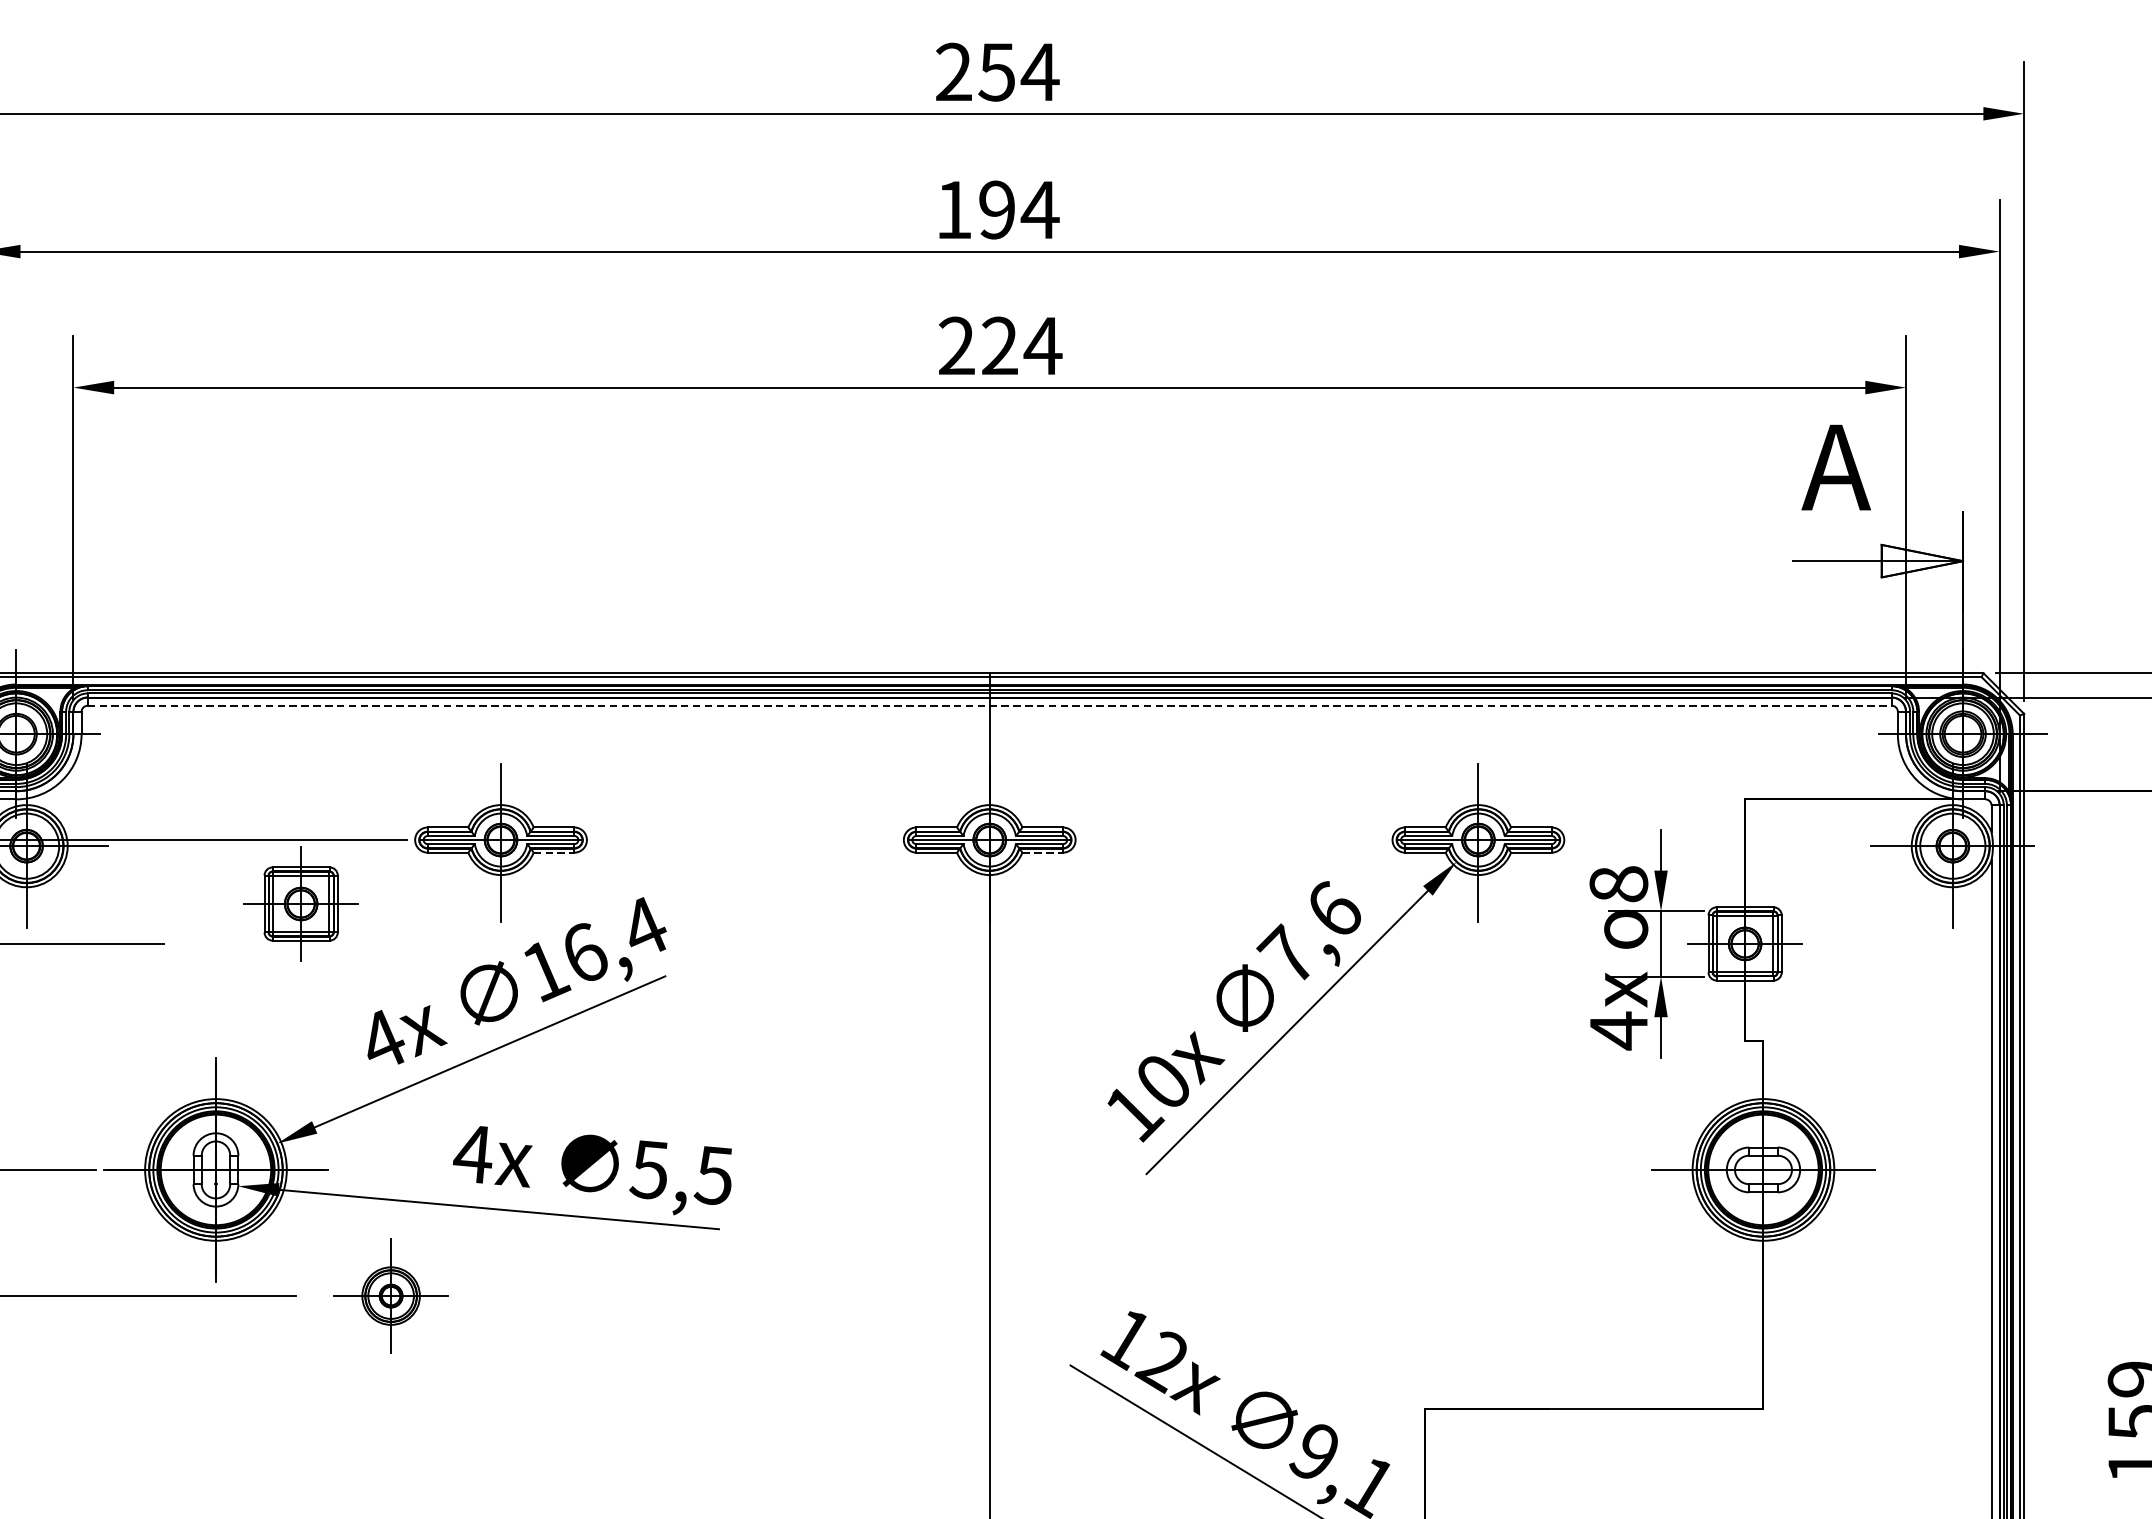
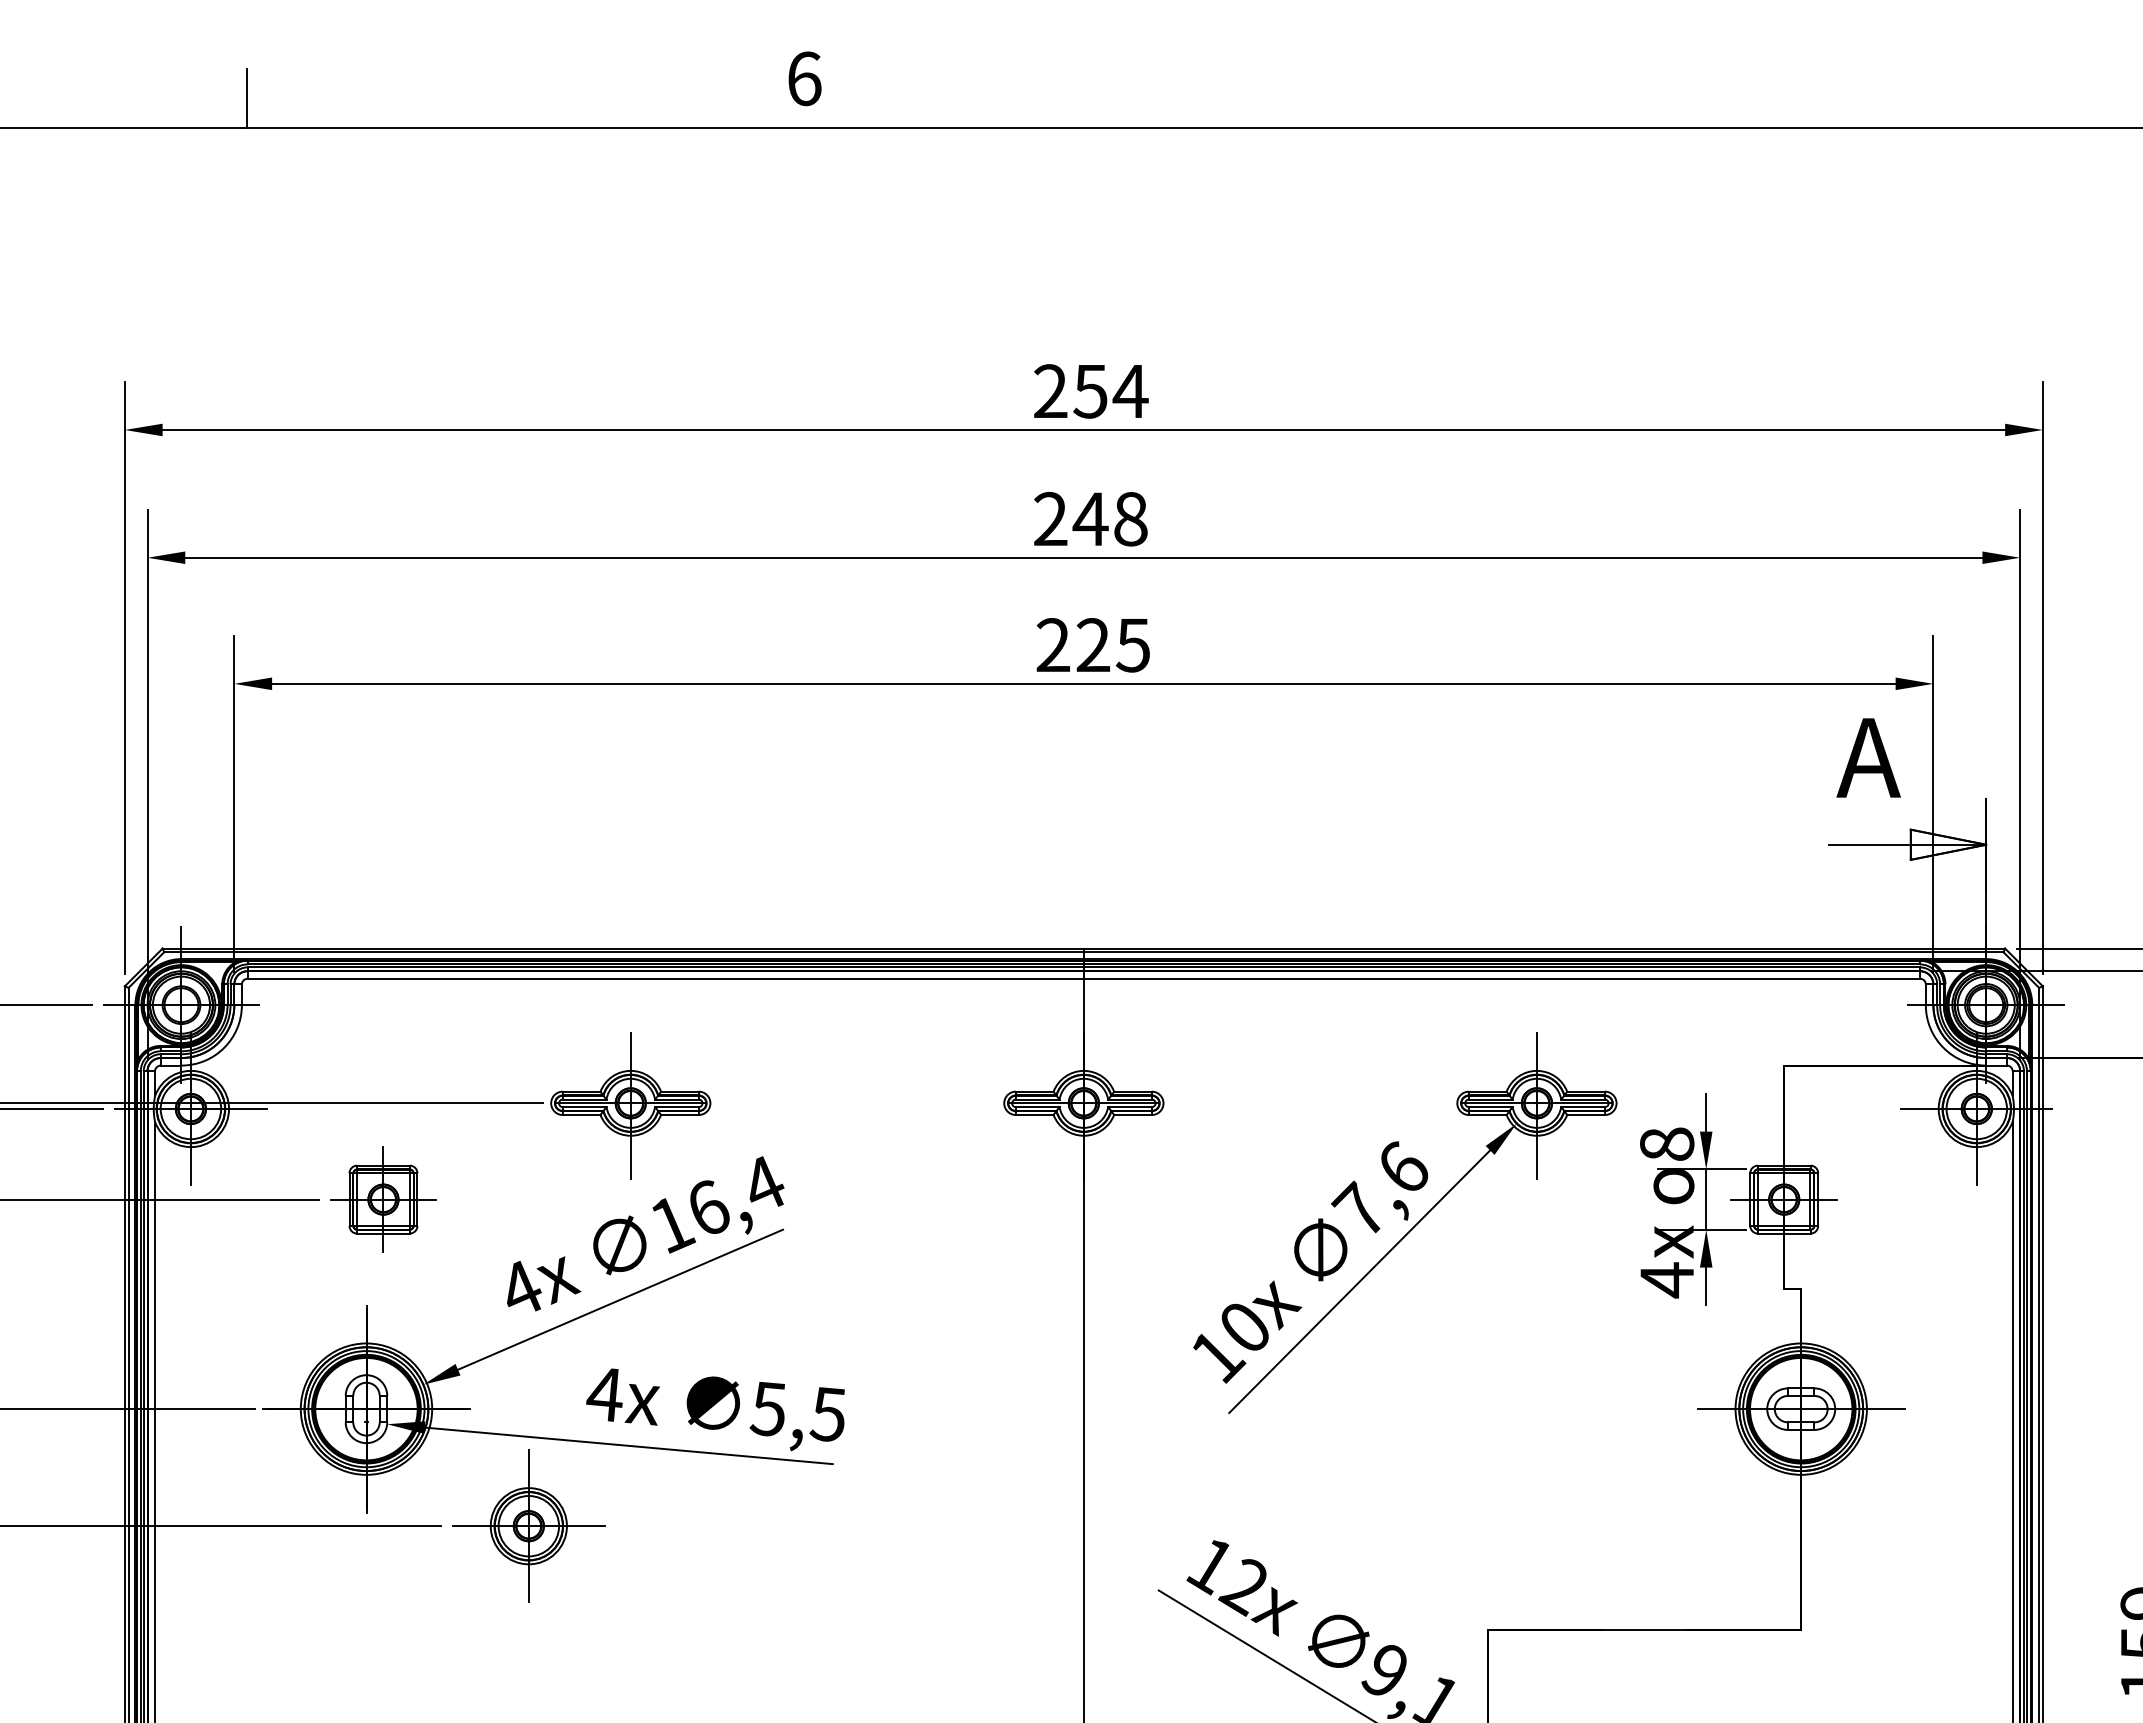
text: (997, 209) -> (1091, 518), 194 -> 248
text: (1043, 346) -> (1133, 645), 224 -> 225
line: (990, 705) -> (1084, 978), dashed -> solid
line: (553, 853) -> (679, 1115), dashed -> solid
line: (1042, 853) -> (1132, 1115), dashed -> solid
part: (301, 903) -> (383, 1199), moved
part: (390, 1295) -> (528, 1525), size x1.43

